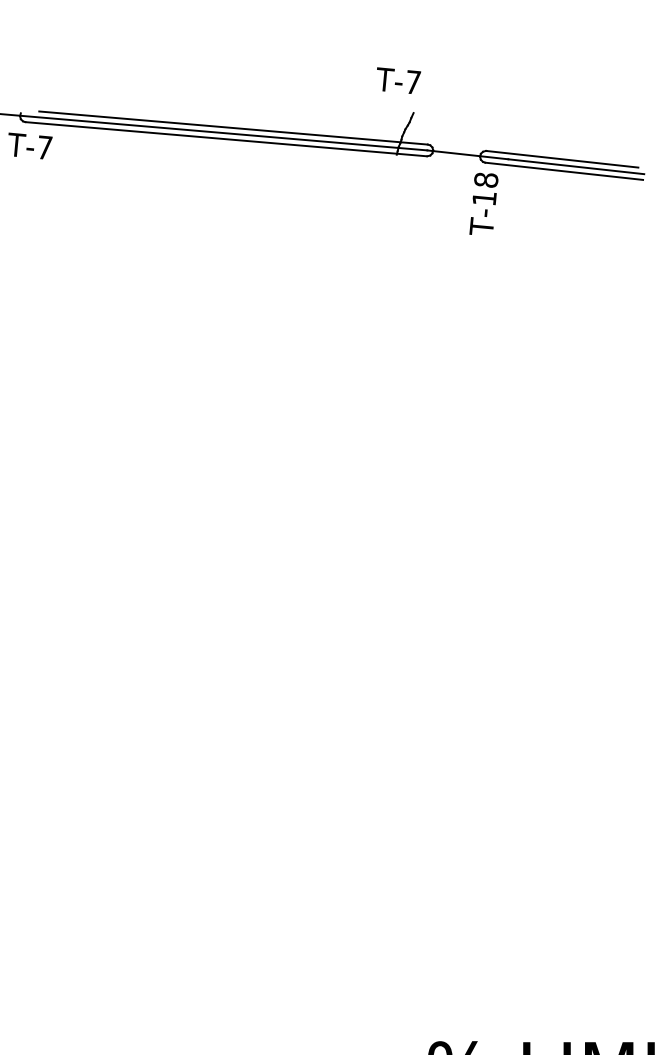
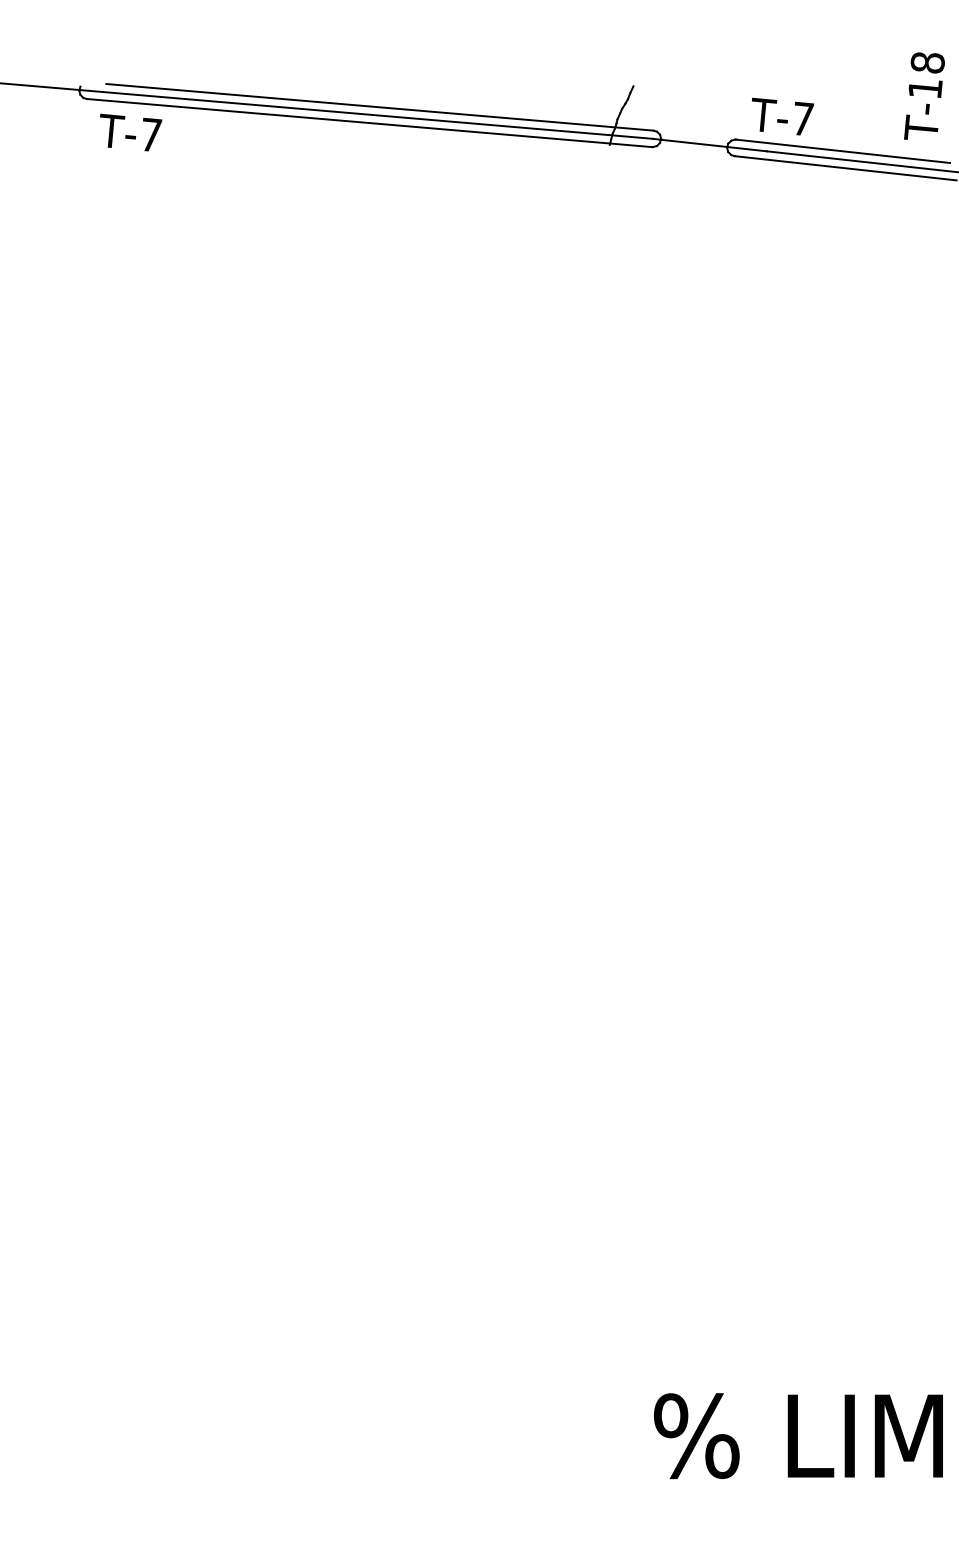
text: (399, 80) -> (783, 116), moved
text: (30, 145) -> (131, 132), moved
text: (483, 203) -> (924, 95), moved

